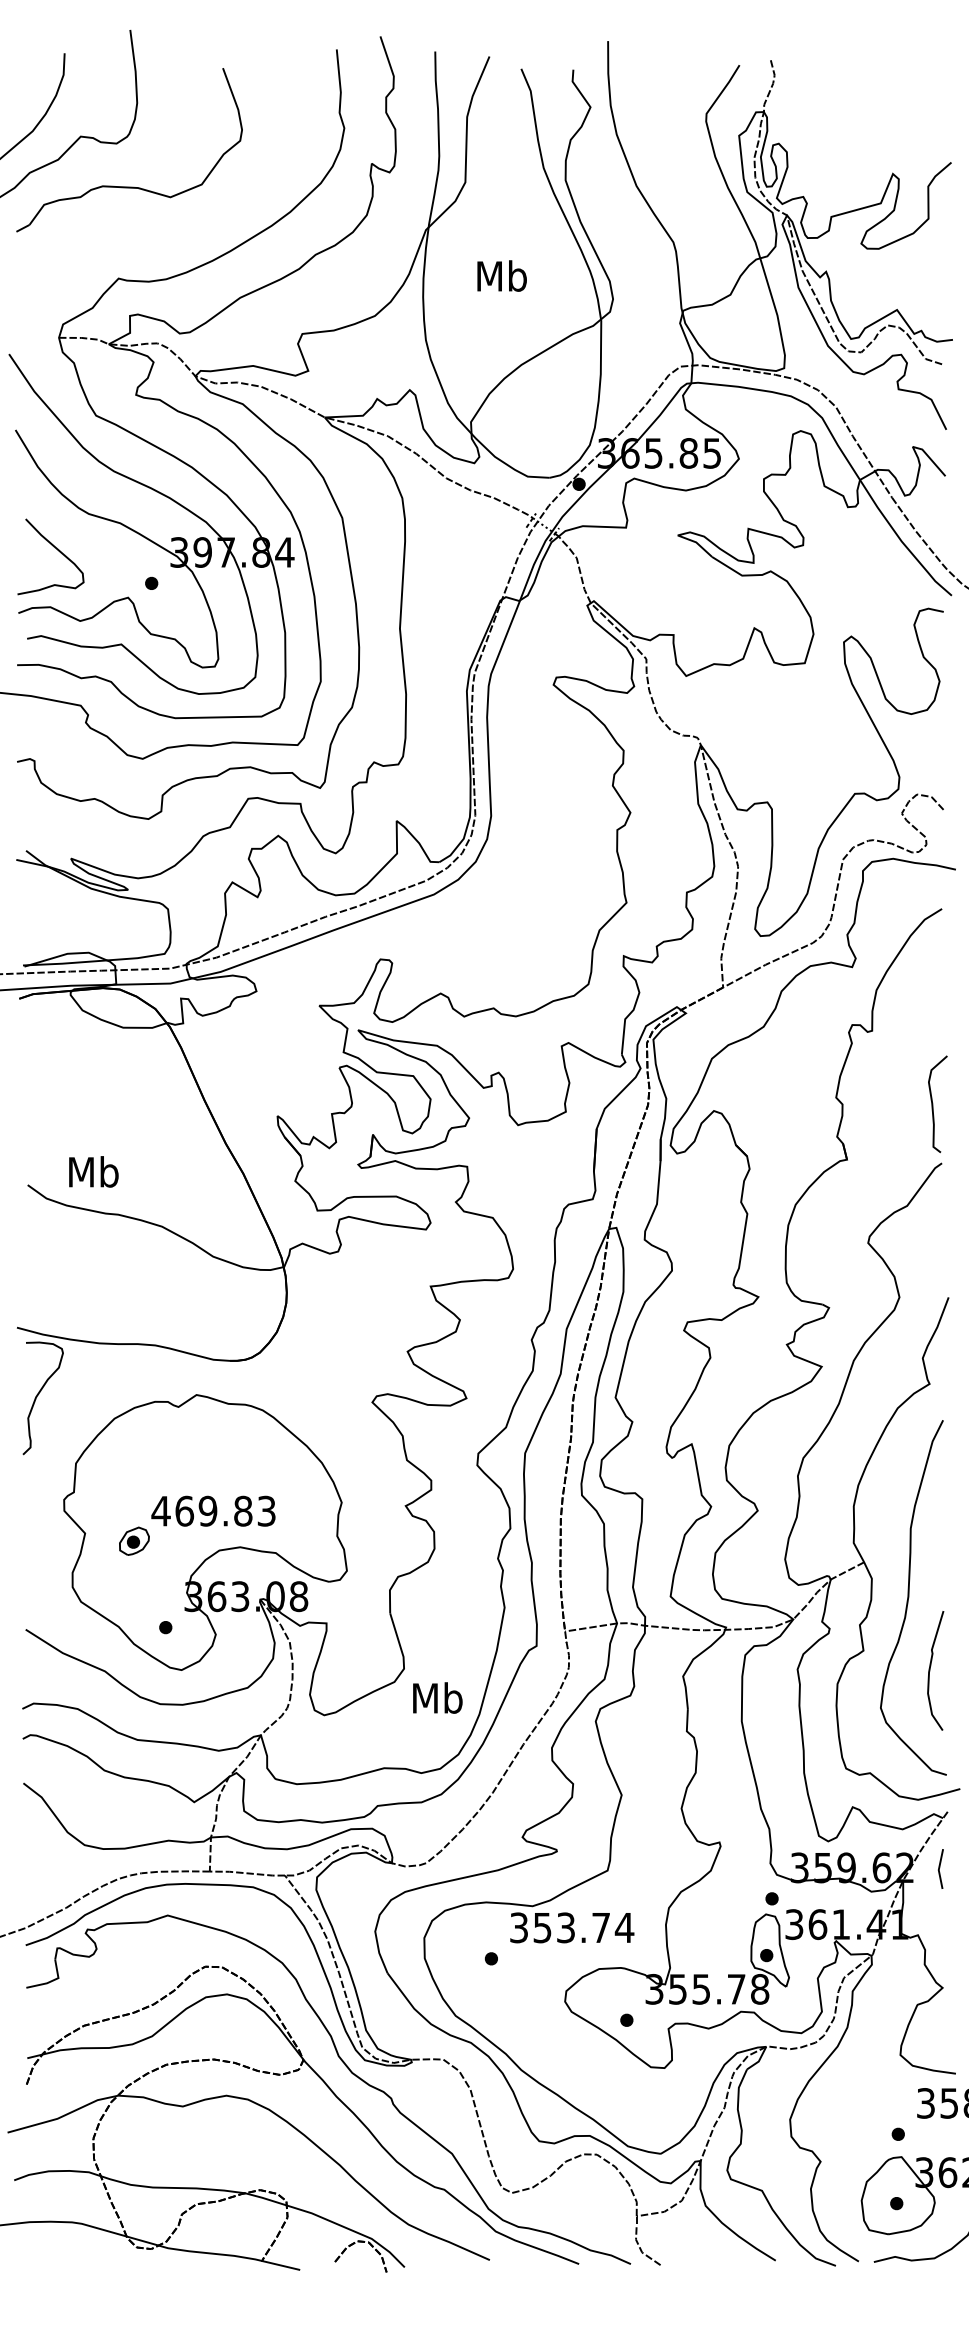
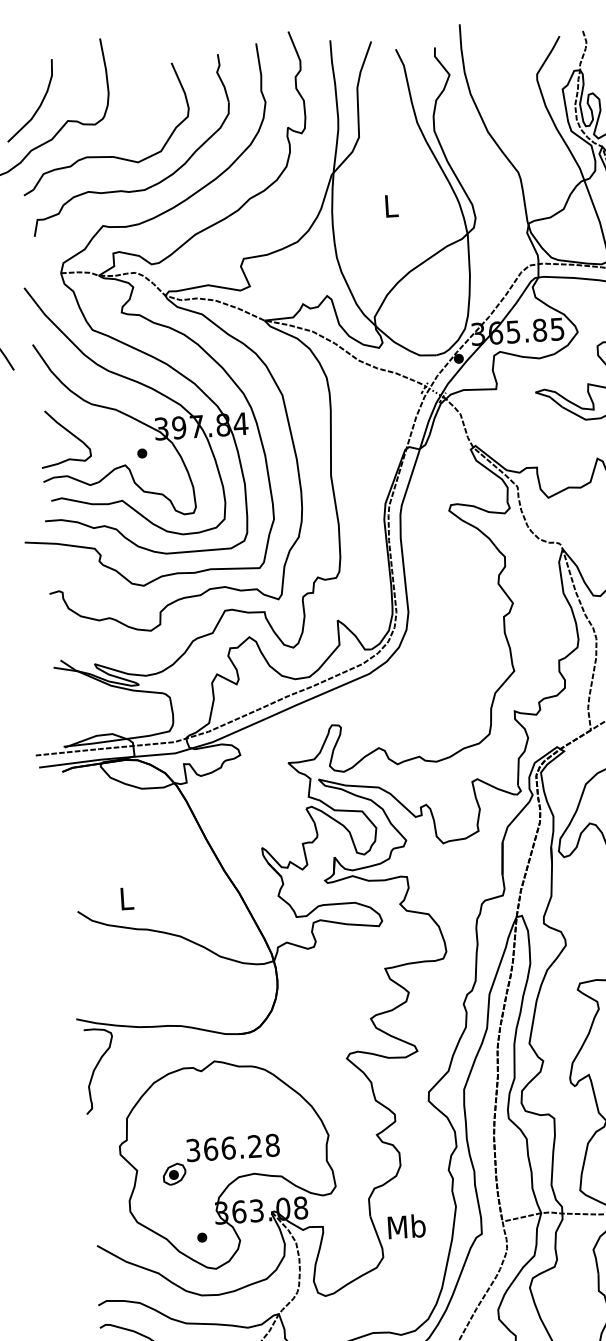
part: (171, 233) -> (140, 189), added
text: (501, 275) -> (390, 205), Mb -> L
text: (93, 1171) -> (126, 898), Mb -> L
text: (213, 1510) -> (232, 1147), 469.83 -> 366.28
text: (437, 1697) -> (406, 1226), moved

